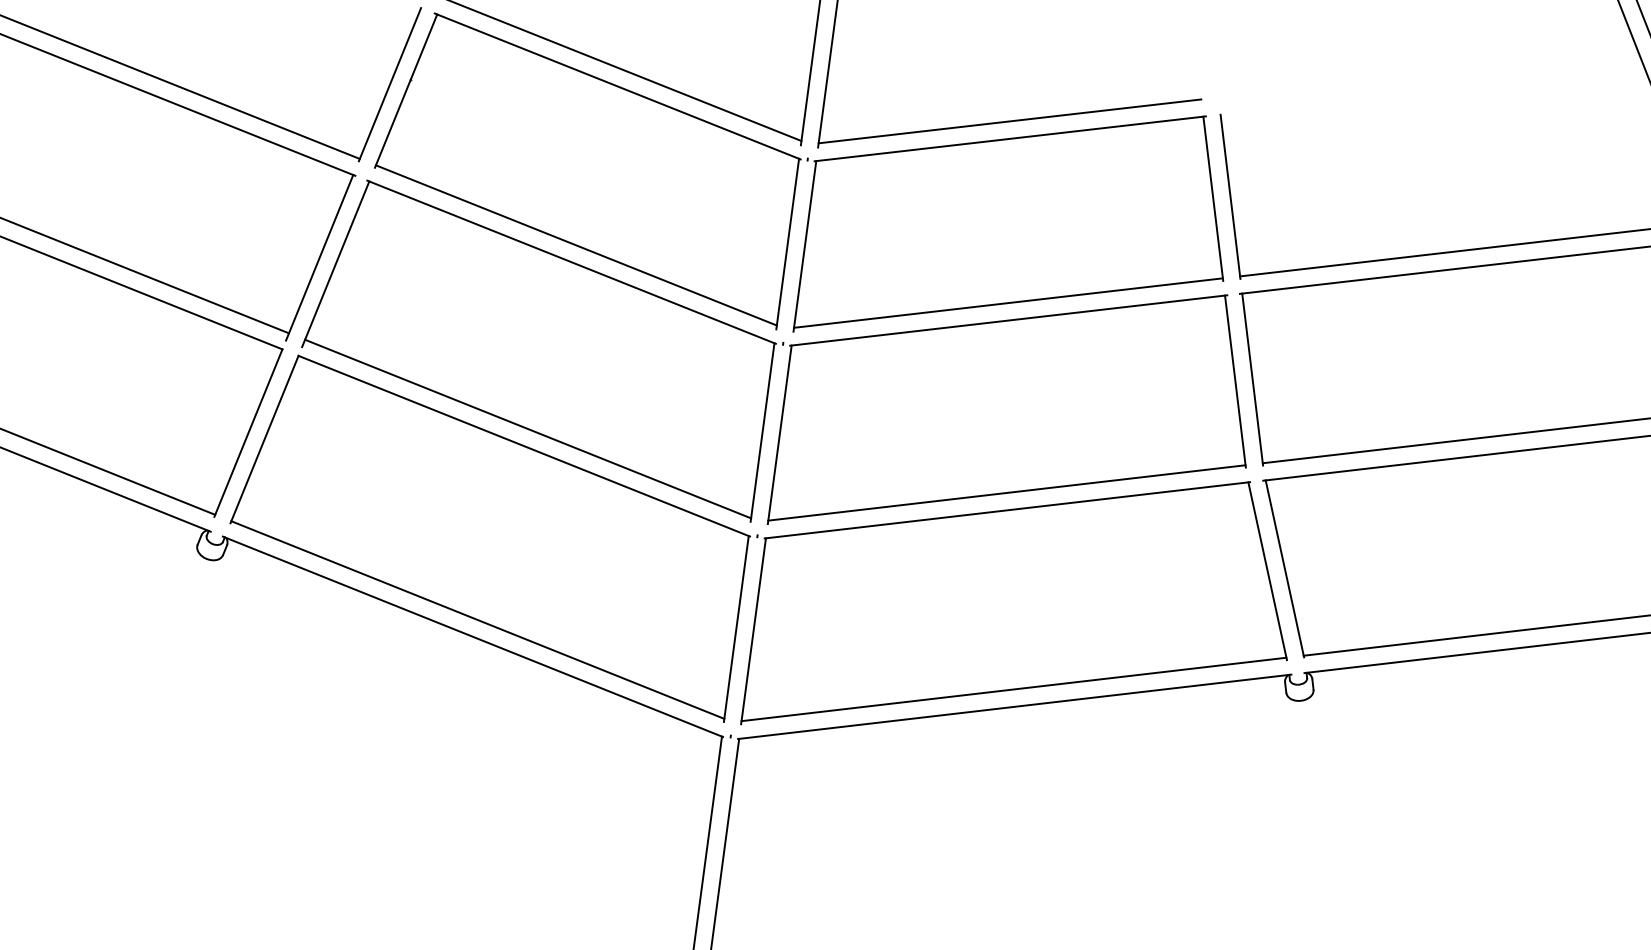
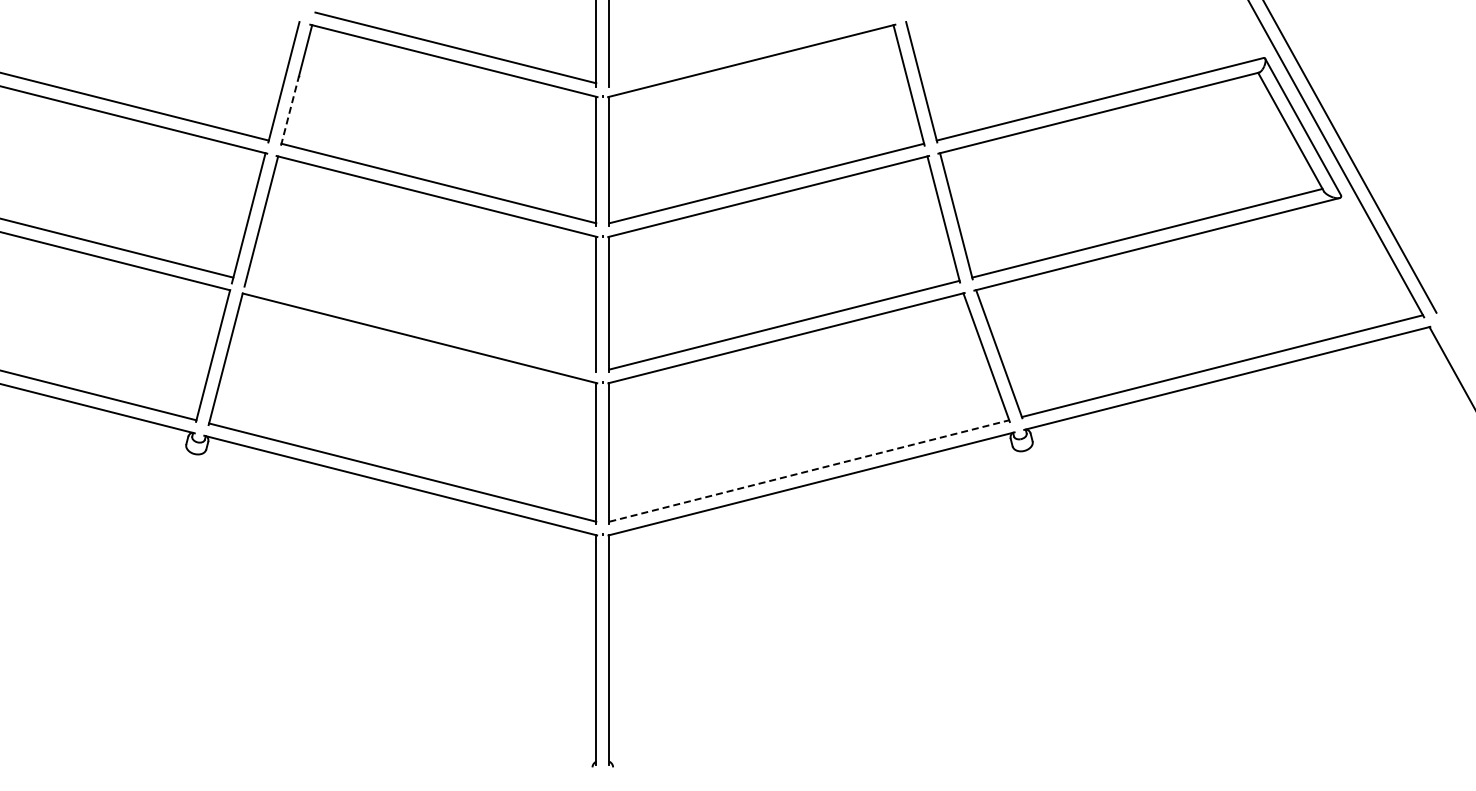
line: (1009, 120) -> (749, 47), removed
line: (392, 124) -> (289, 111), solid -> dashed
line: (528, 428) -> (421, 324), removed
line: (1014, 688) -> (809, 470), solid -> dashed

